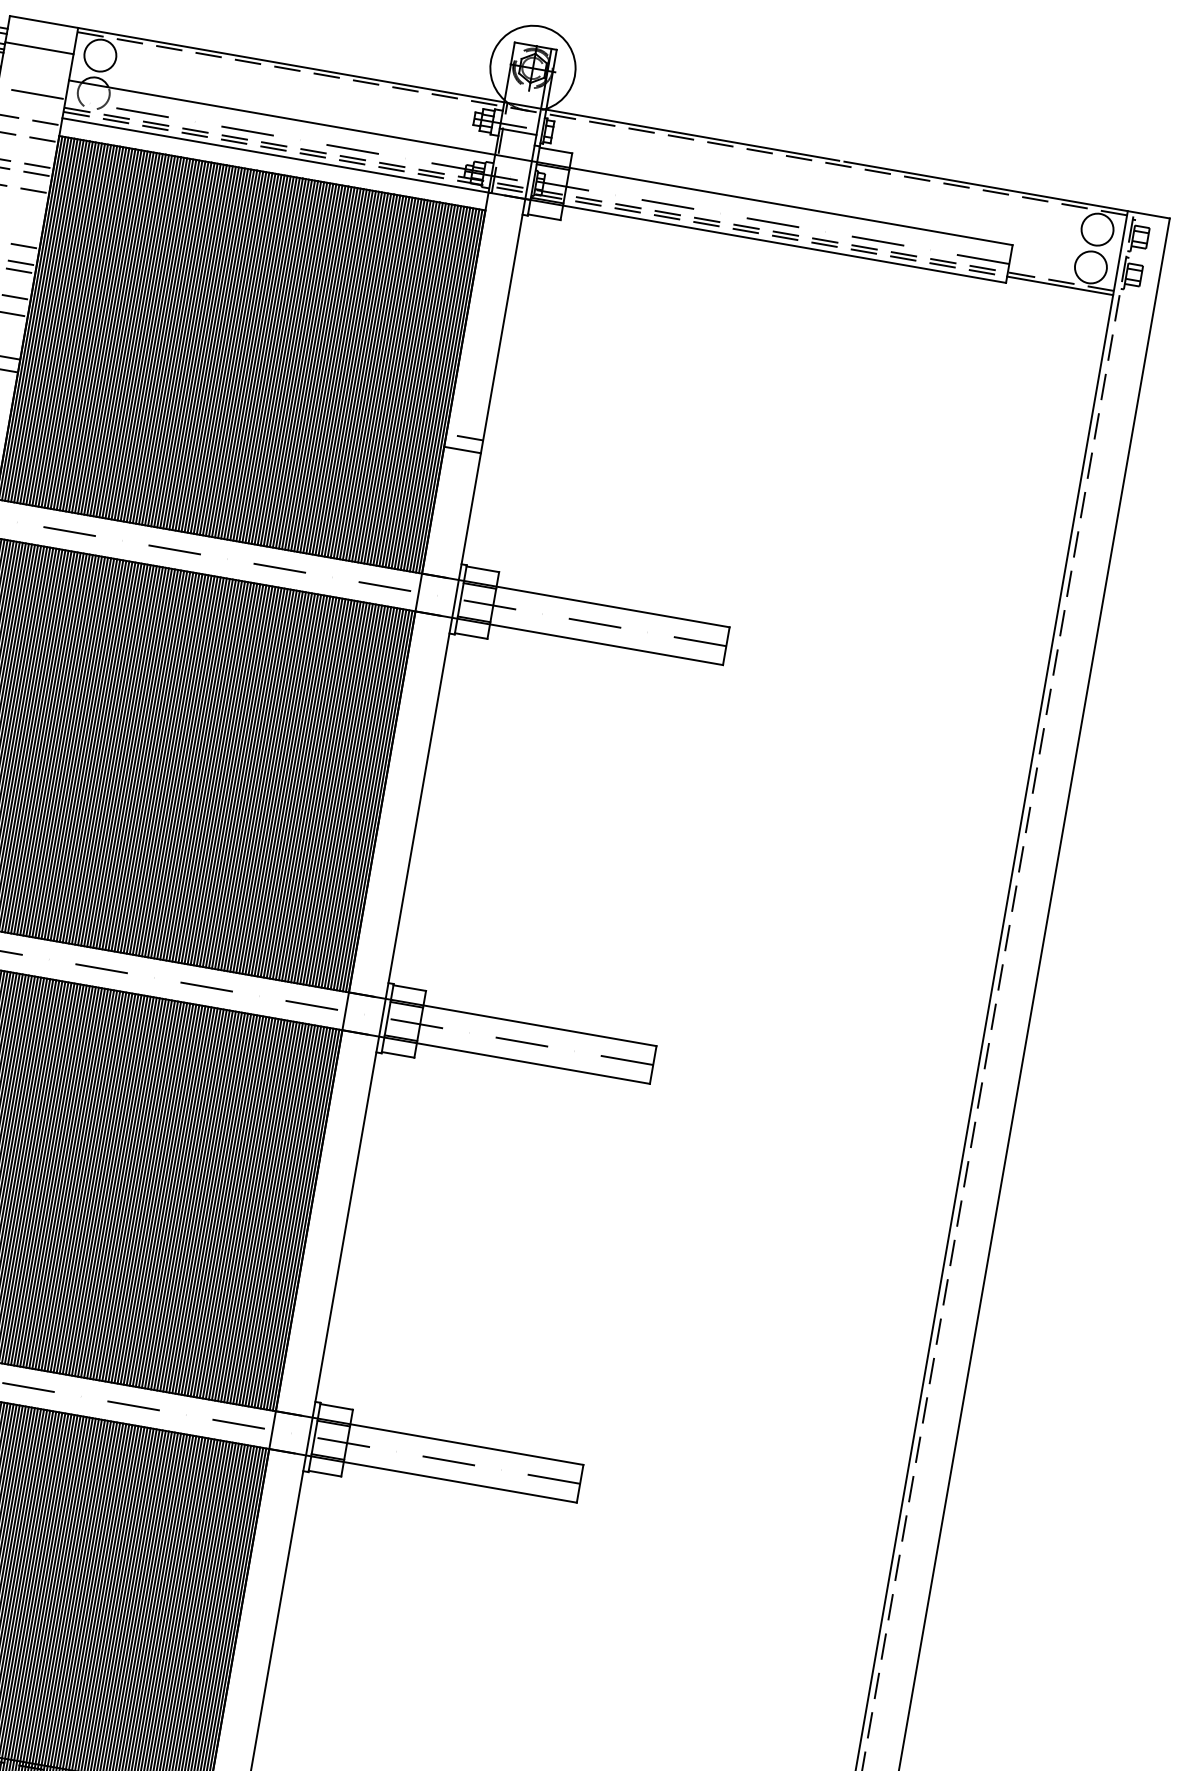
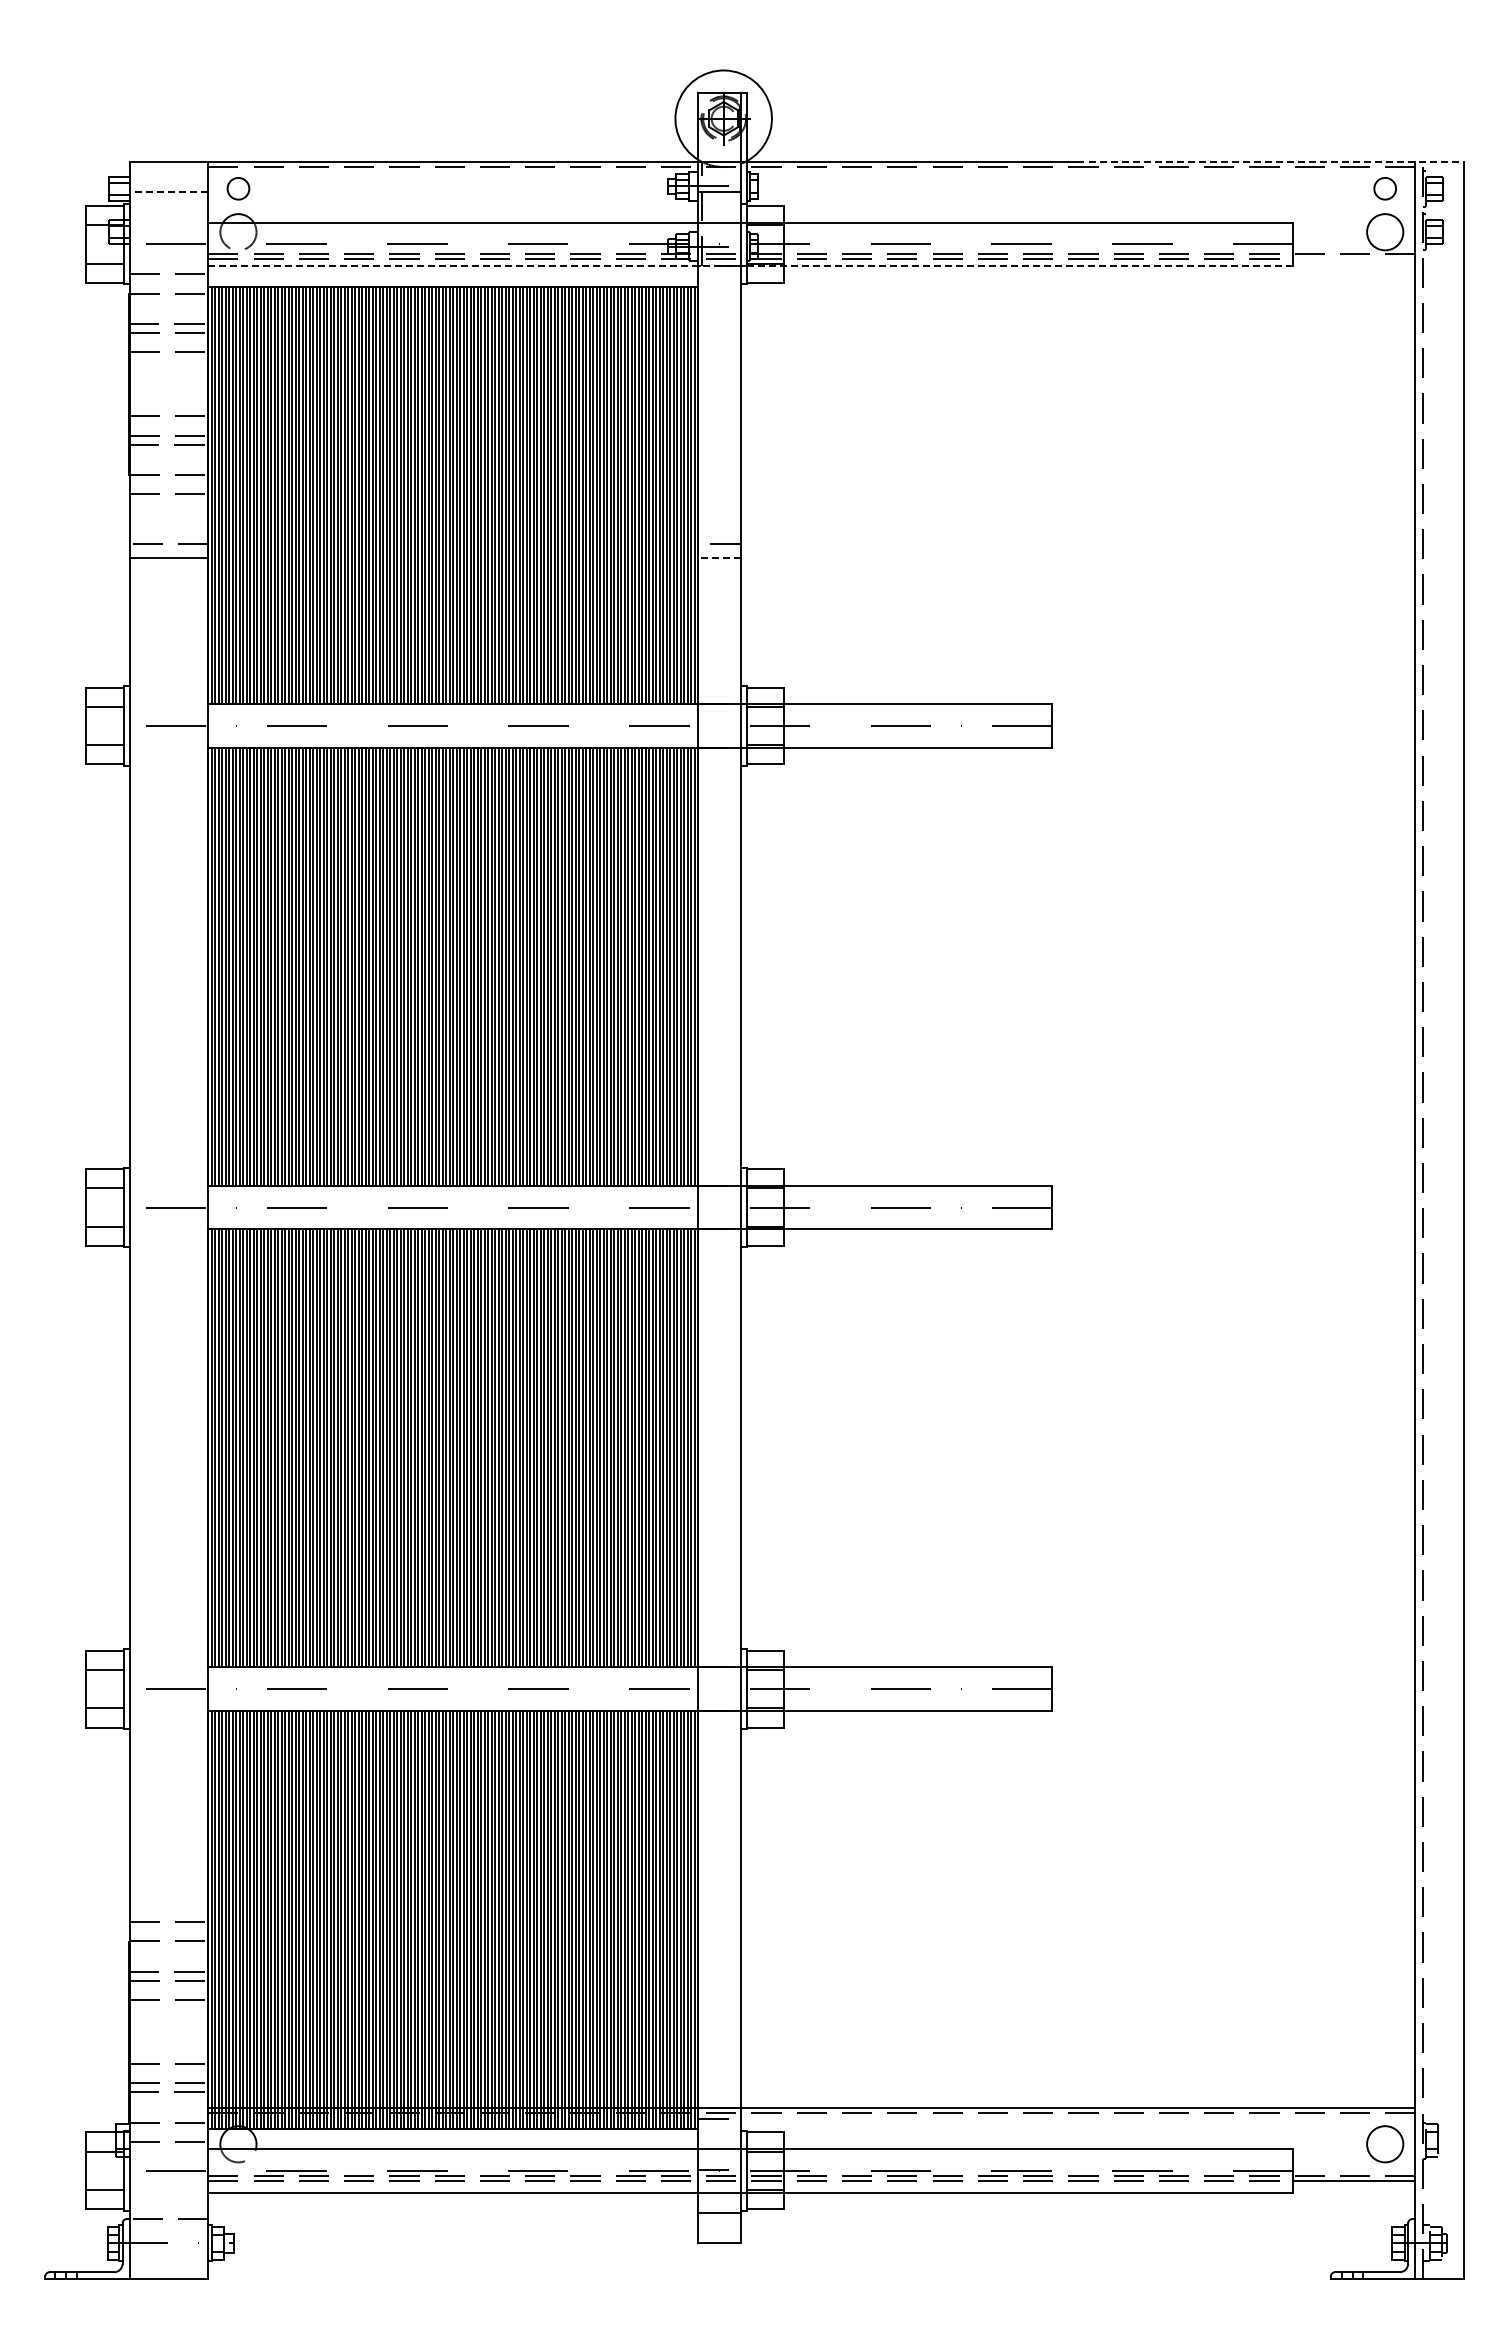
line: (38, 48) -> (168, 192), solid -> dashed
circle: (100, 55) -> (238, 188), size x0.6
line: (1007, 190) -> (1277, 162), solid -> dashed
line: (533, 200) -> (750, 266), solid -> dashed
circle: (1097, 229) -> (1385, 188), size x0.6
line: (1060, 285) -> (1354, 258), removed
line: (462, 450) -> (719, 558), solid -> dashed

